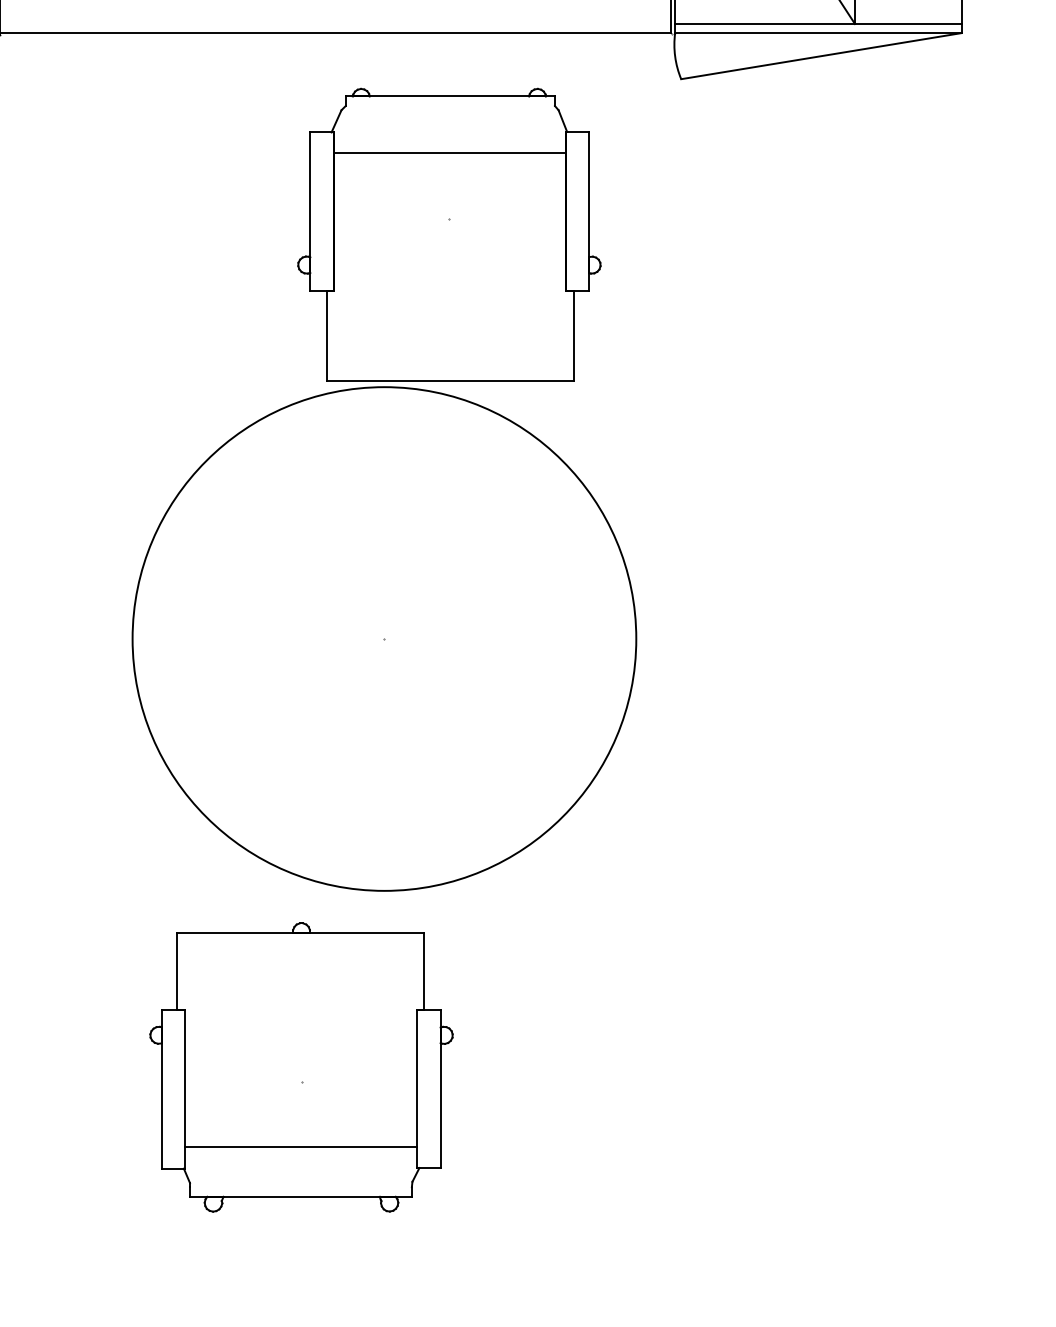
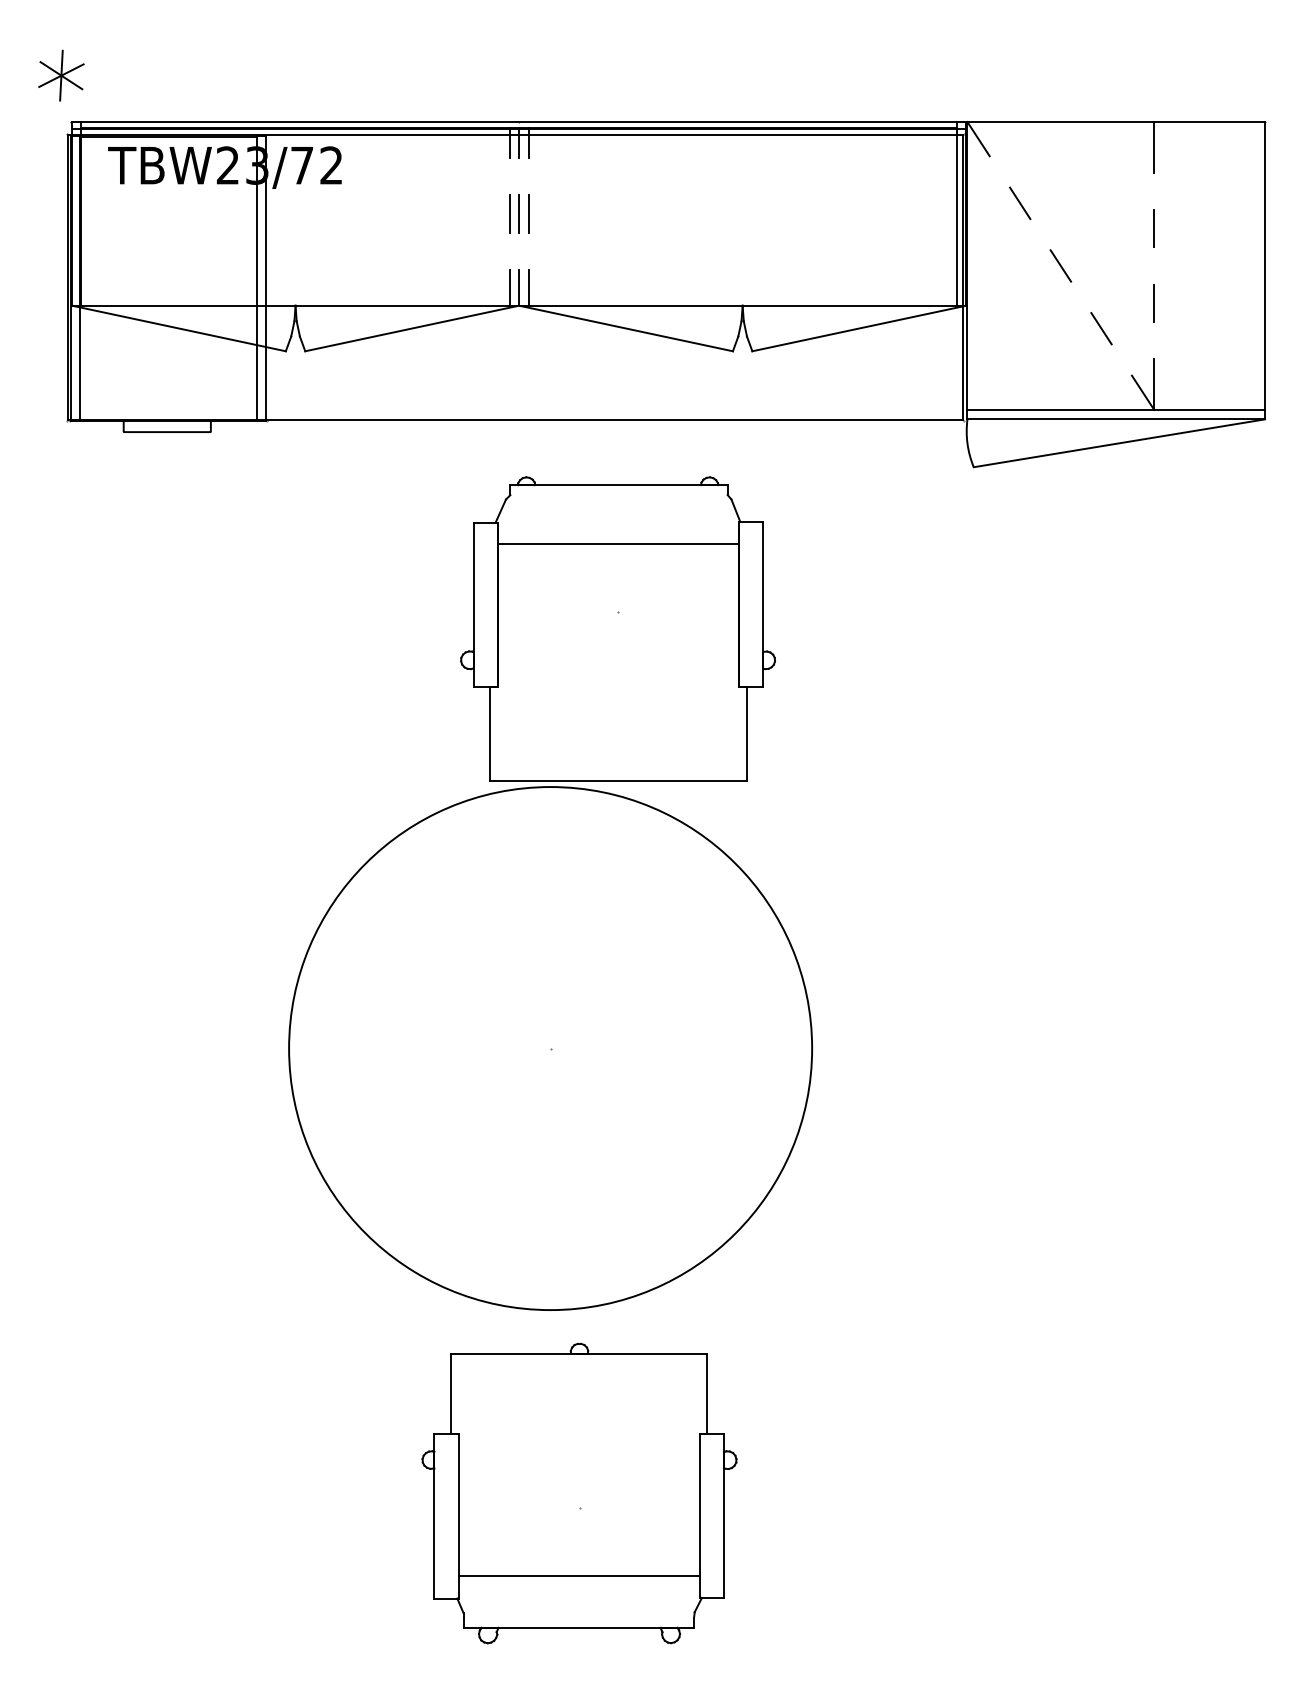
part: (384, 489) -> (550, 893), moved

